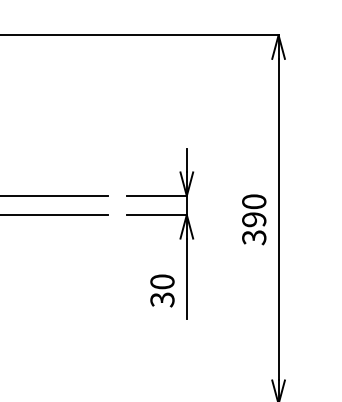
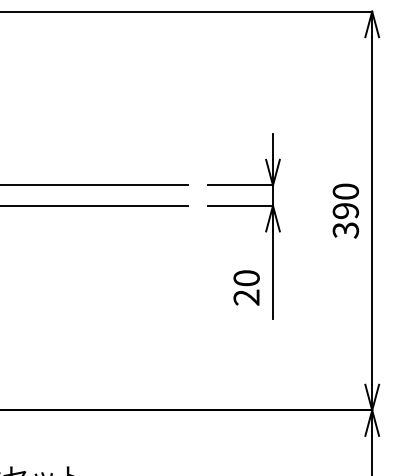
text: (162, 299) -> (246, 297), 30 -> 20

